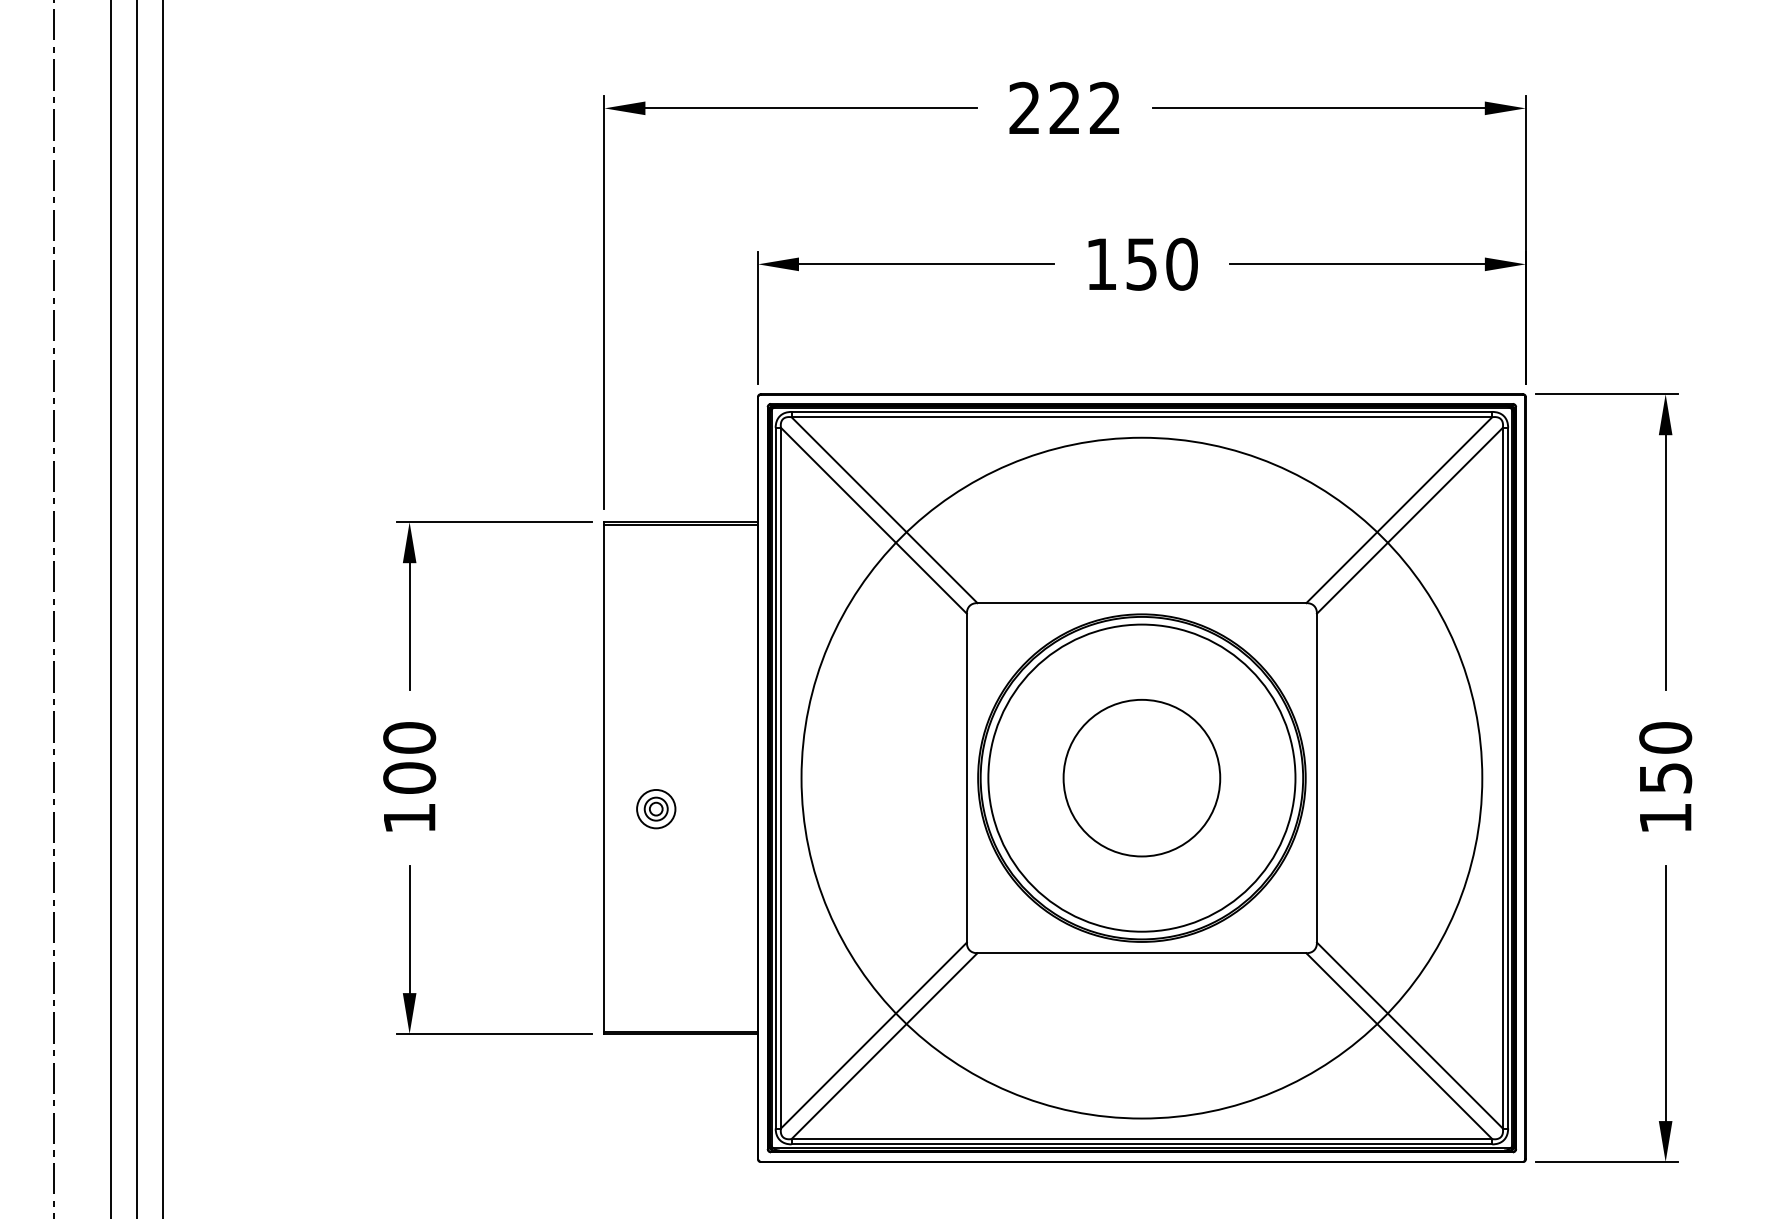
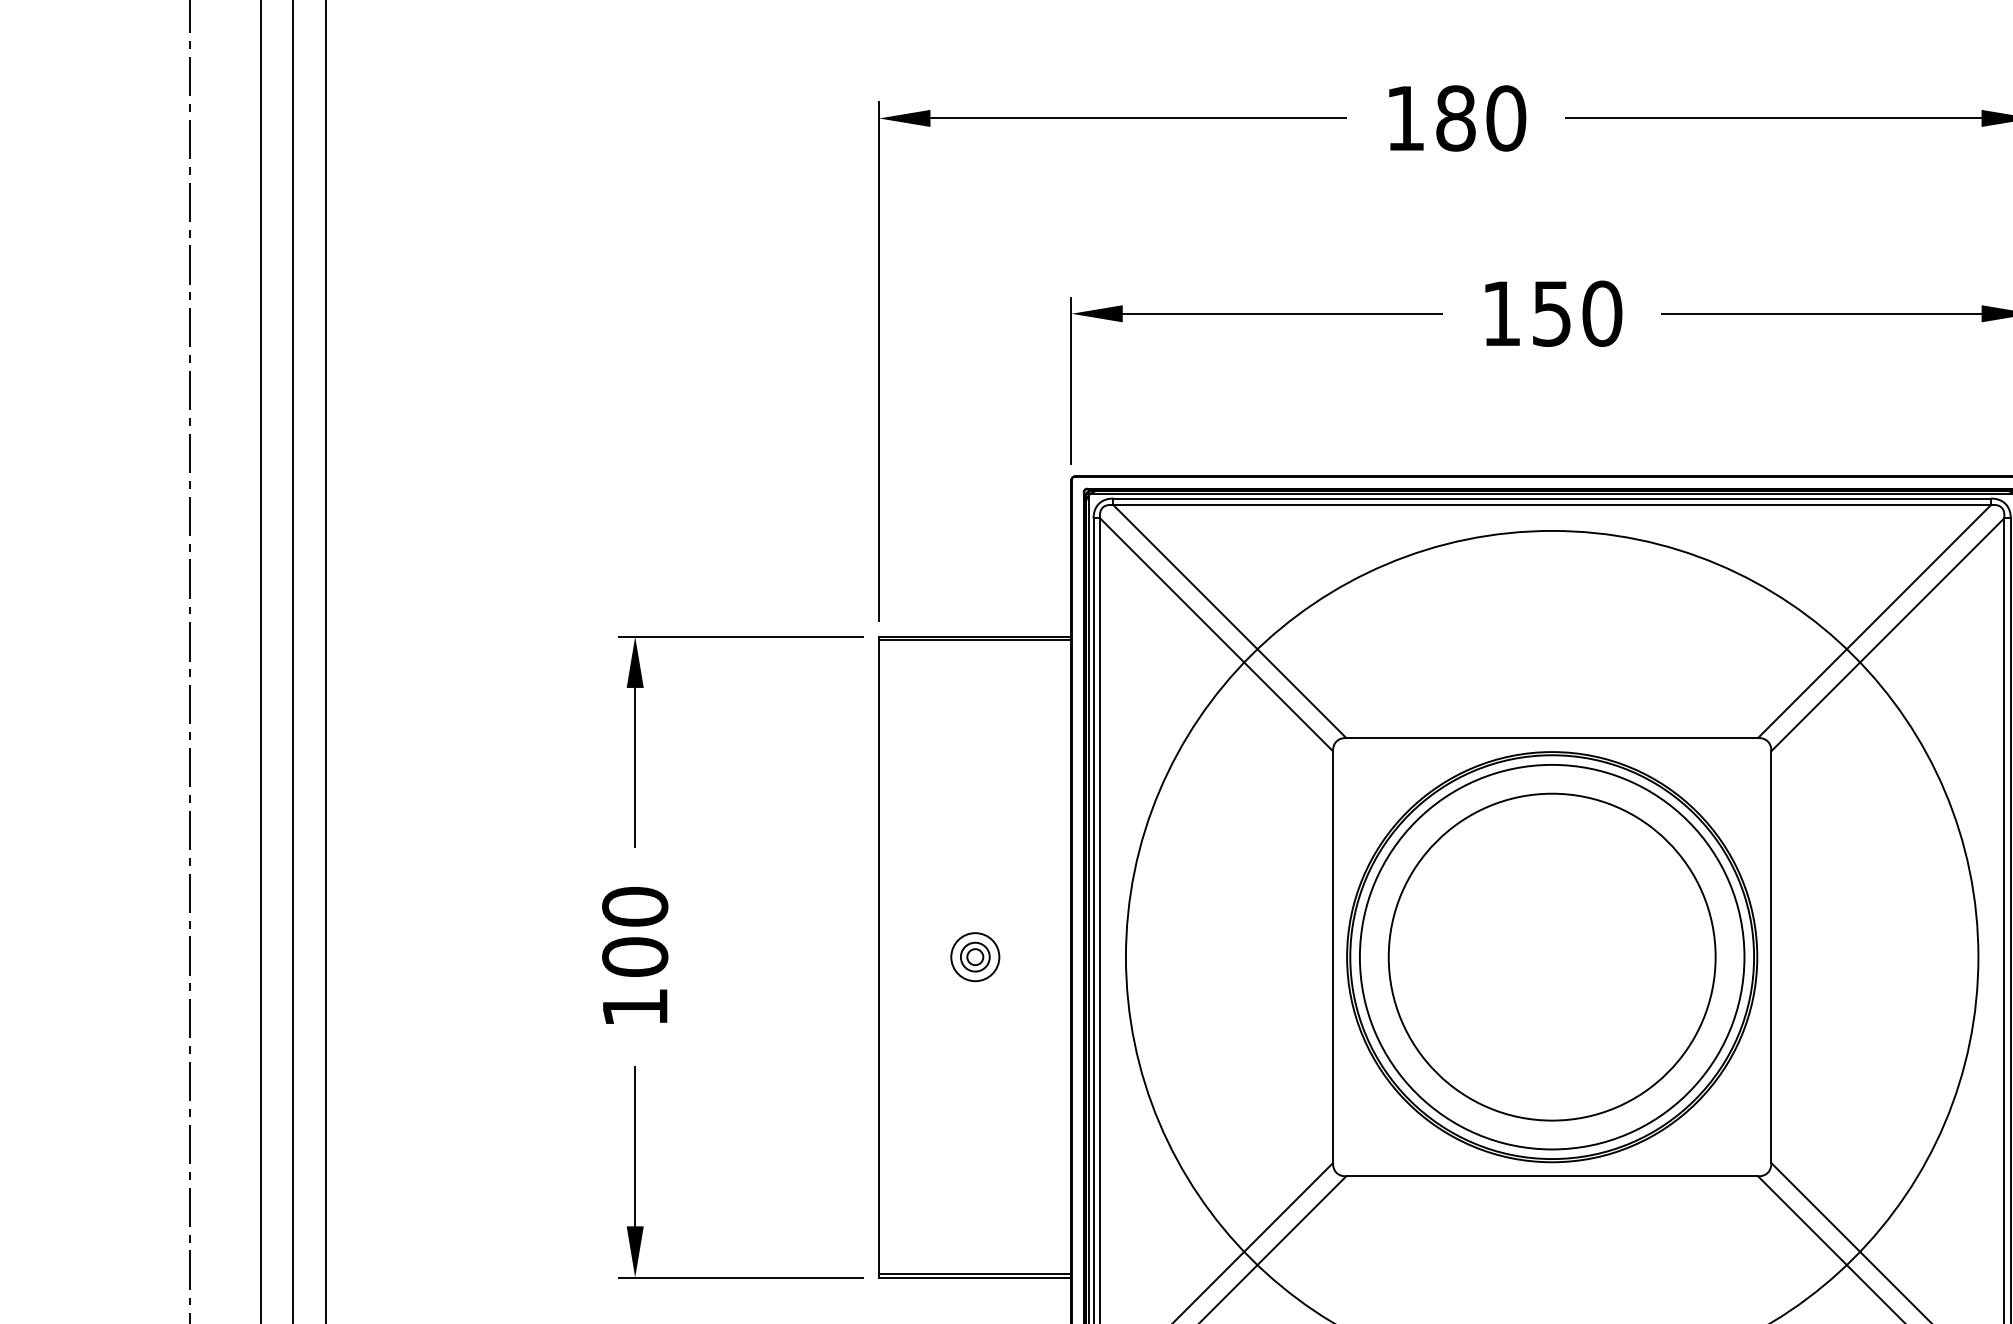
text: (1065, 107) -> (1456, 117), 222 -> 180
circle: (1141, 777) -> (1551, 956), size x1.67
part: (656, 809) -> (975, 957), moved

